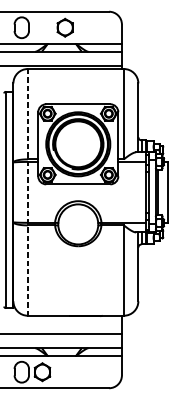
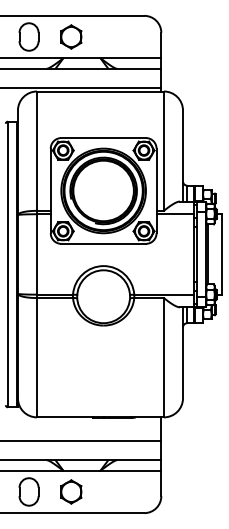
part: (65, 27) -> (71, 36), moved
line: (28, 192) -> (37, 254), dashed -> solid
part: (42, 371) -> (71, 491), moved

